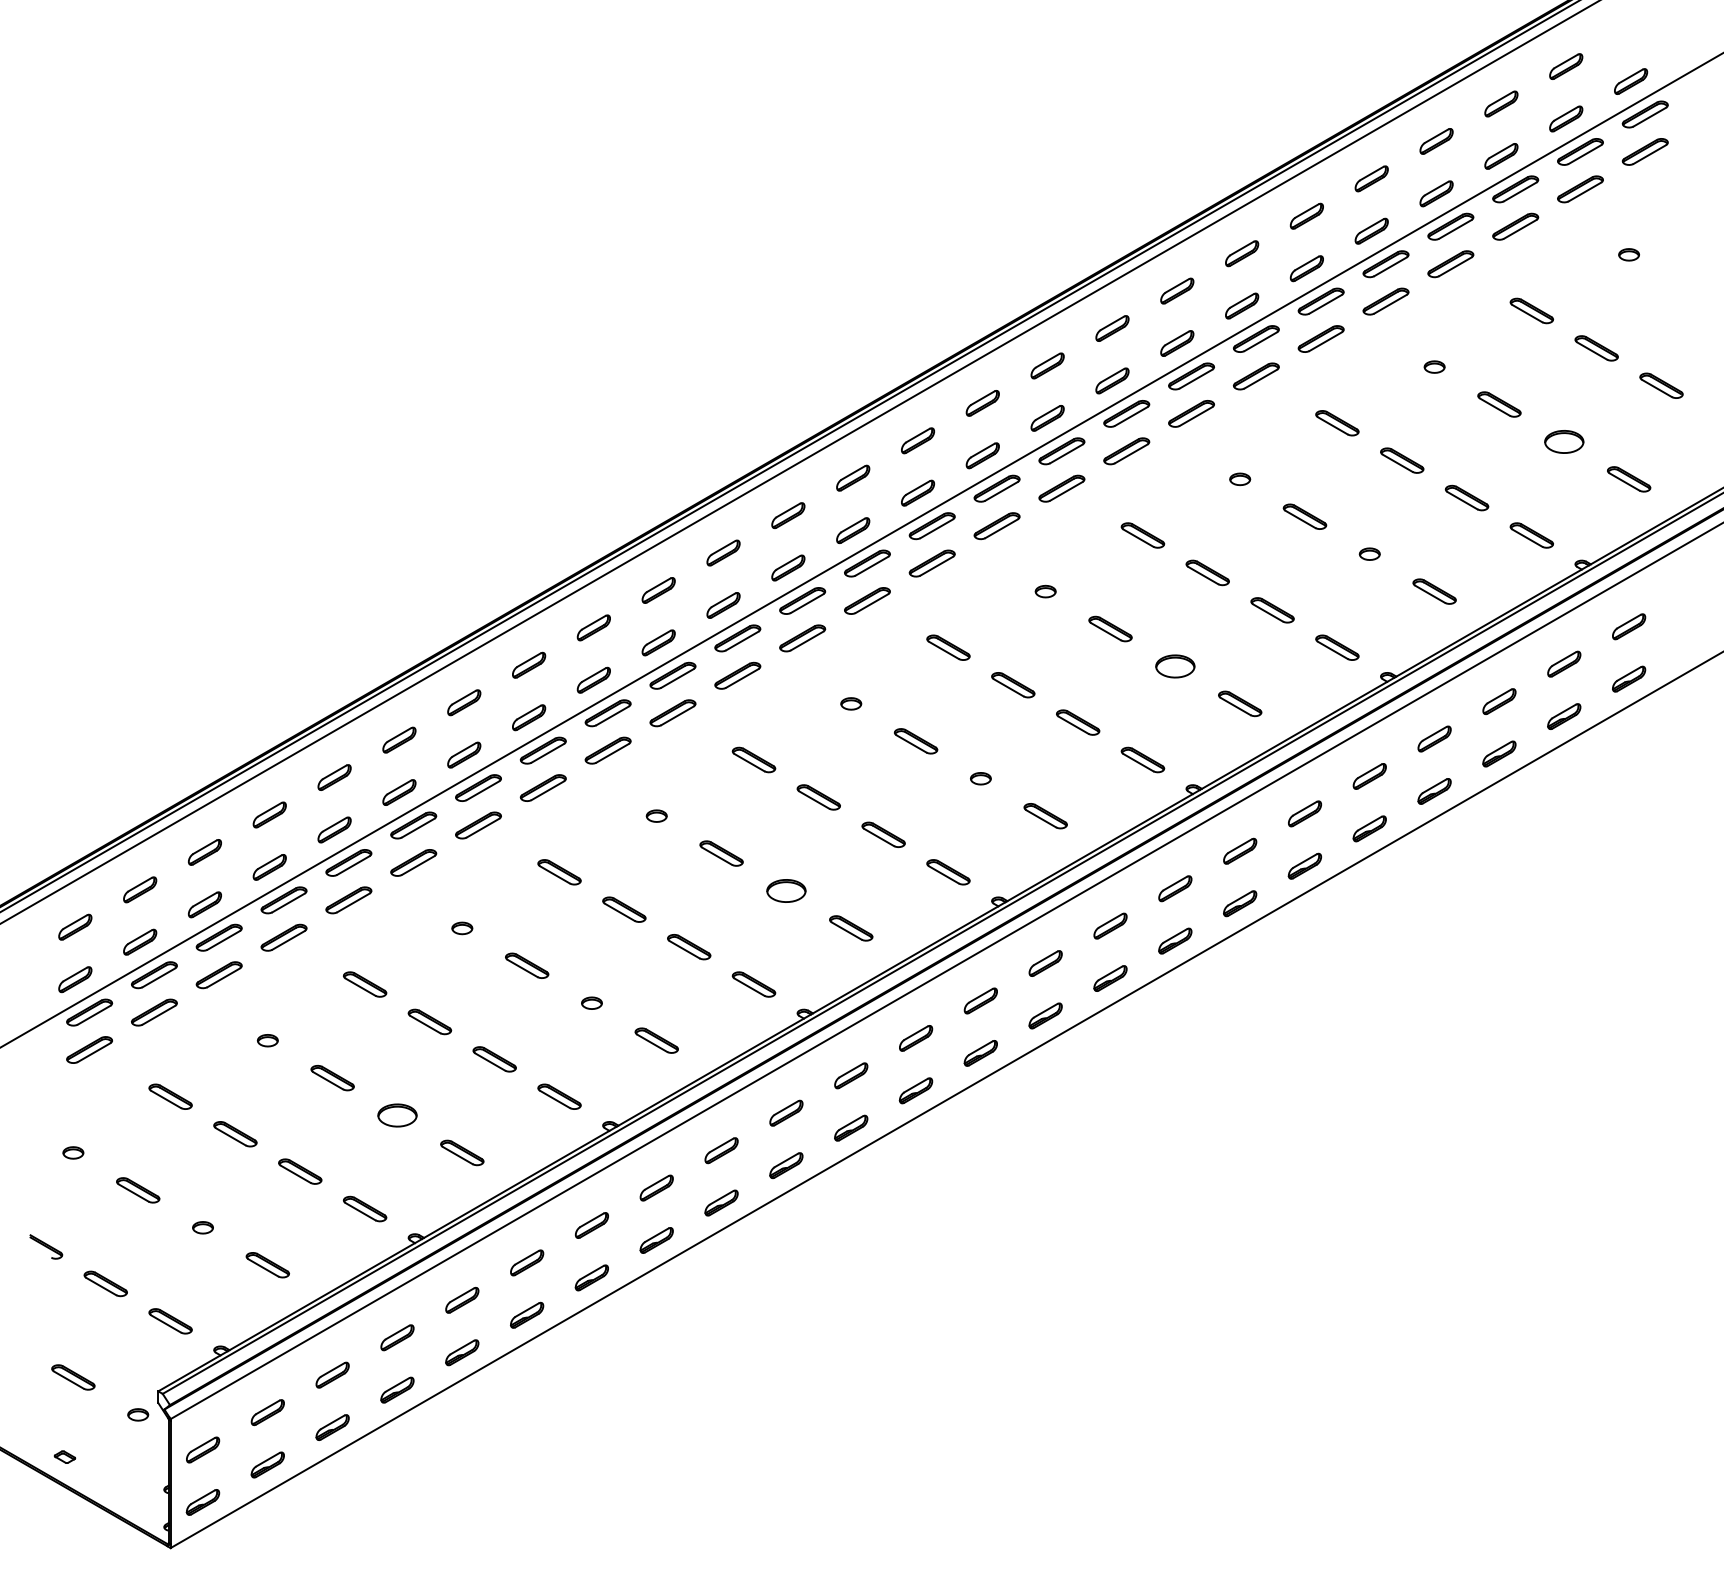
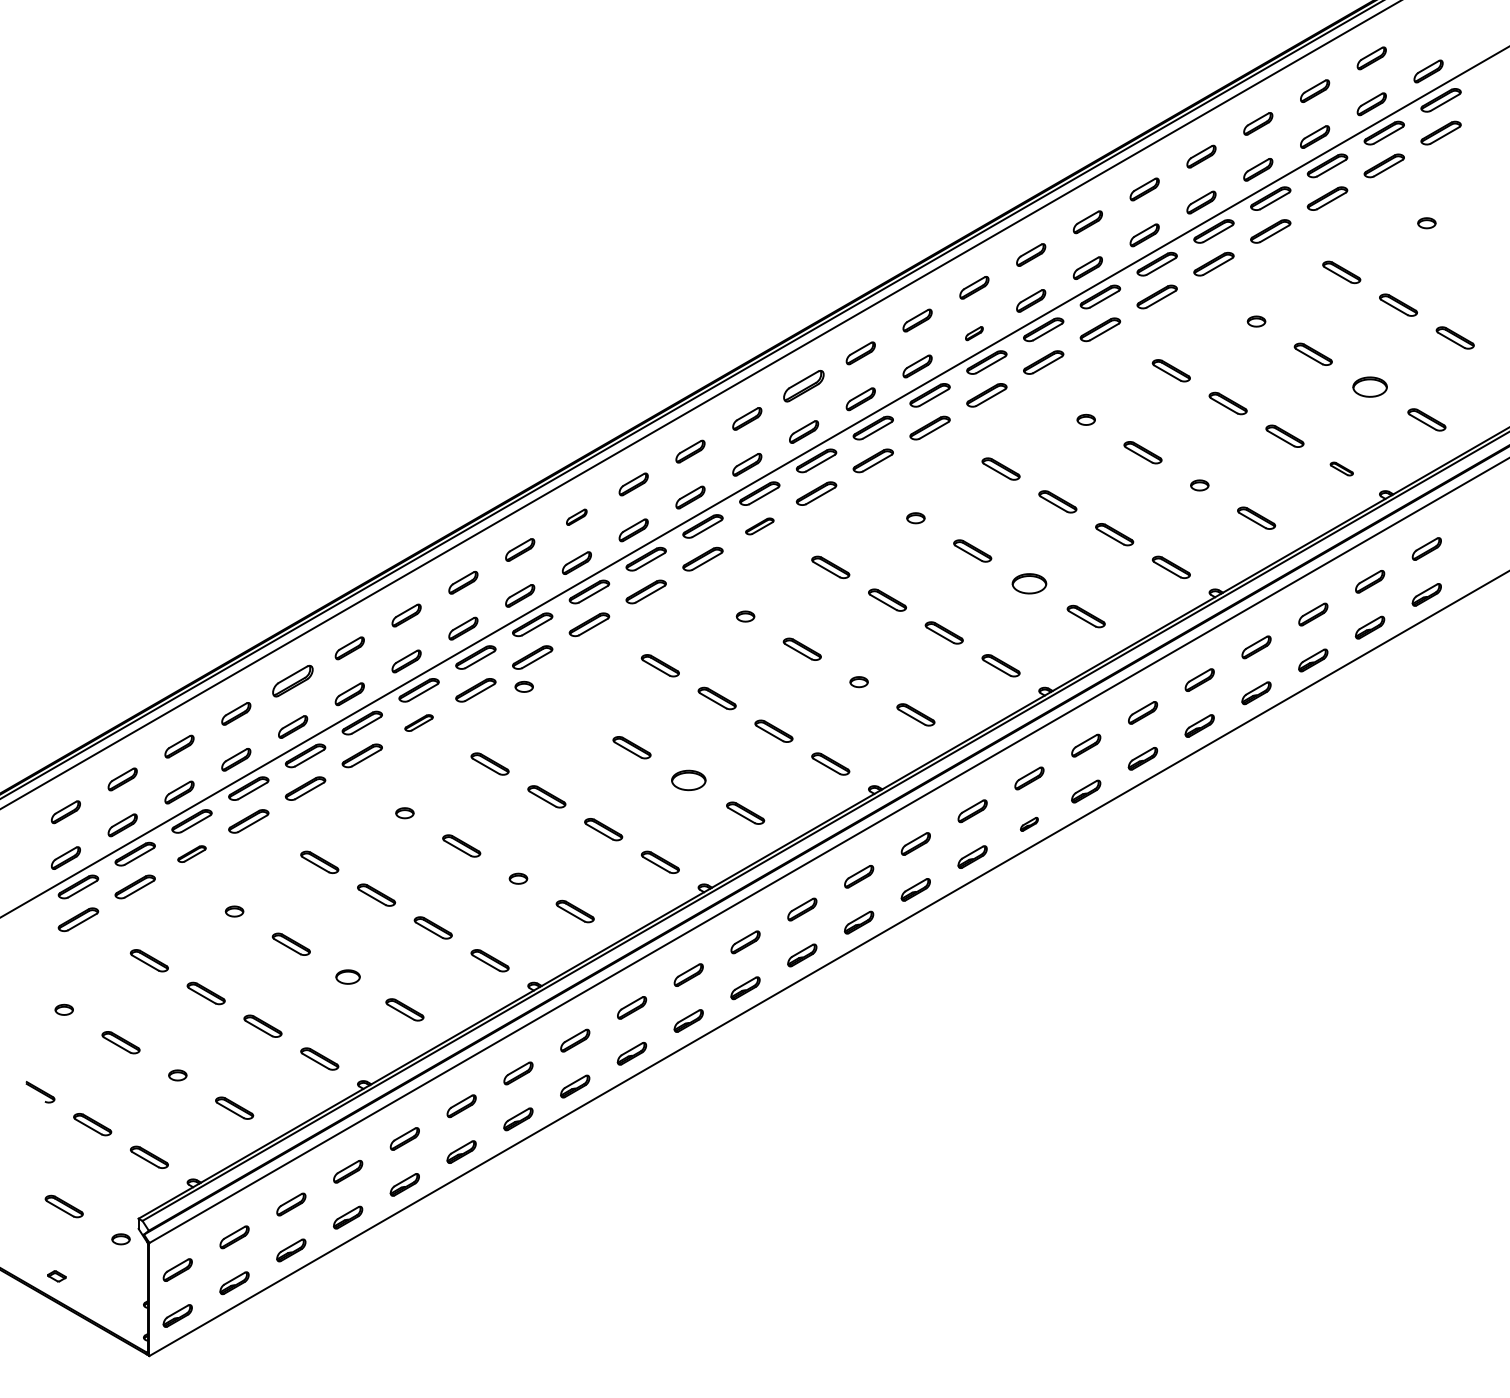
part: (1112, 380) -> (974, 333), size x0.6
part: (918, 440) -> (804, 385), size x1.4
part: (1531, 534) -> (1341, 468), size x0.6
part: (658, 590) -> (576, 517), size x0.7
part: (867, 601) -> (759, 526), size x0.7
part: (335, 776) -> (293, 680), size x1.4
part: (655, 815) -> (523, 686), moved
part: (477, 824) -> (418, 722), size x0.7
part: (1175, 941) -> (1029, 824), size x0.6
part: (218, 974) -> (191, 853), size x0.7
part: (396, 1114) -> (347, 976), size x0.7

